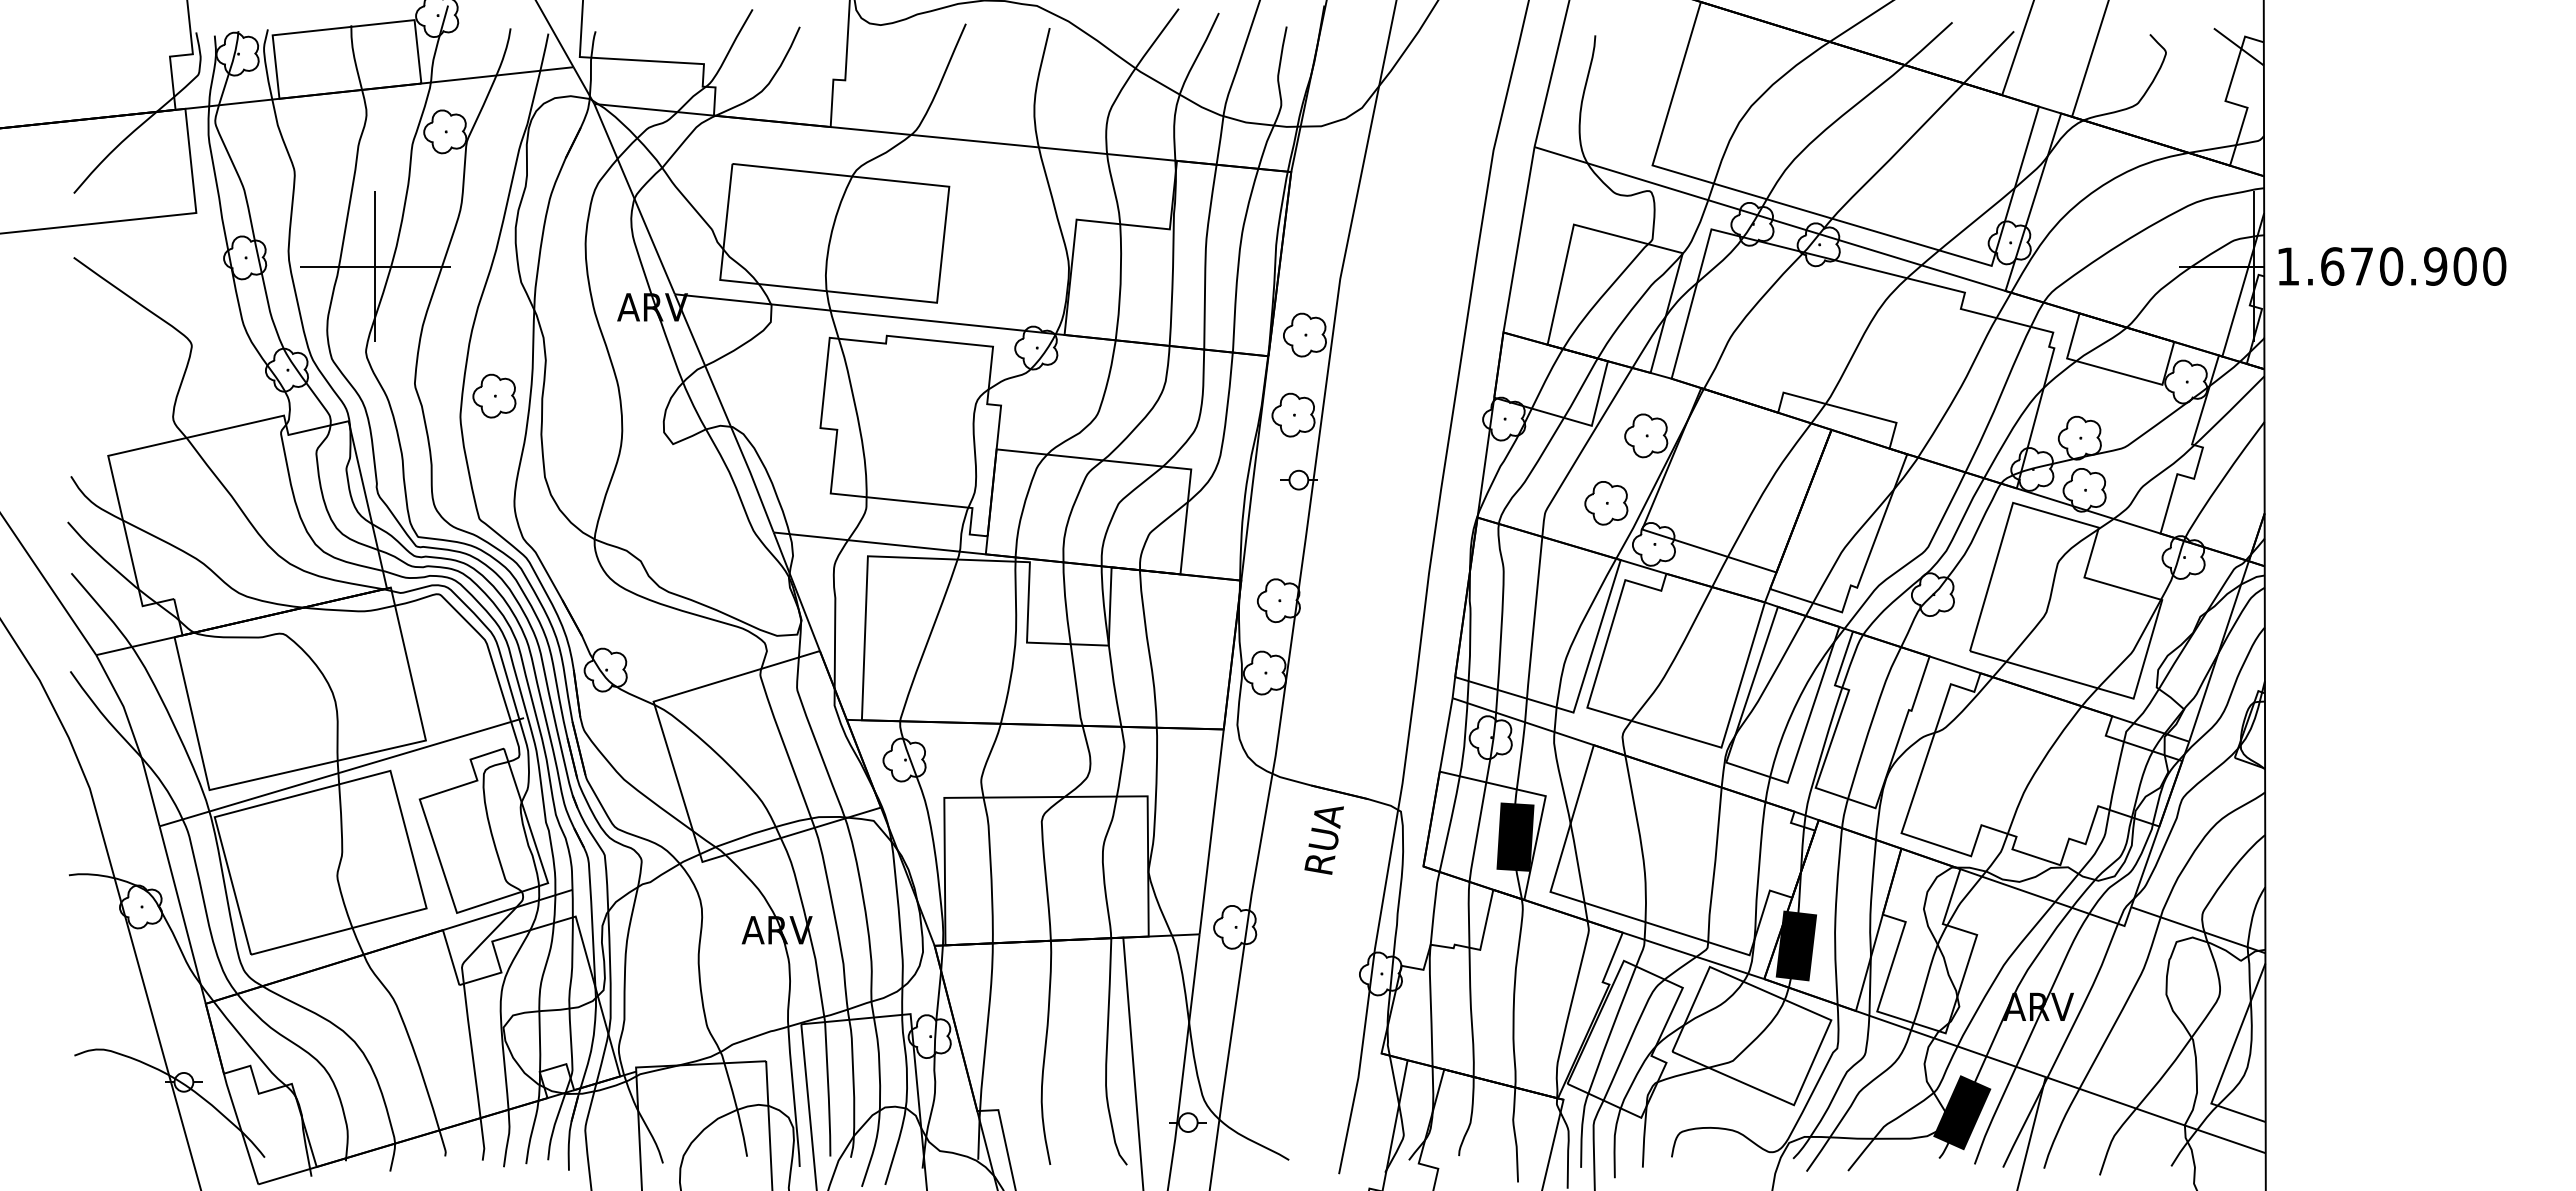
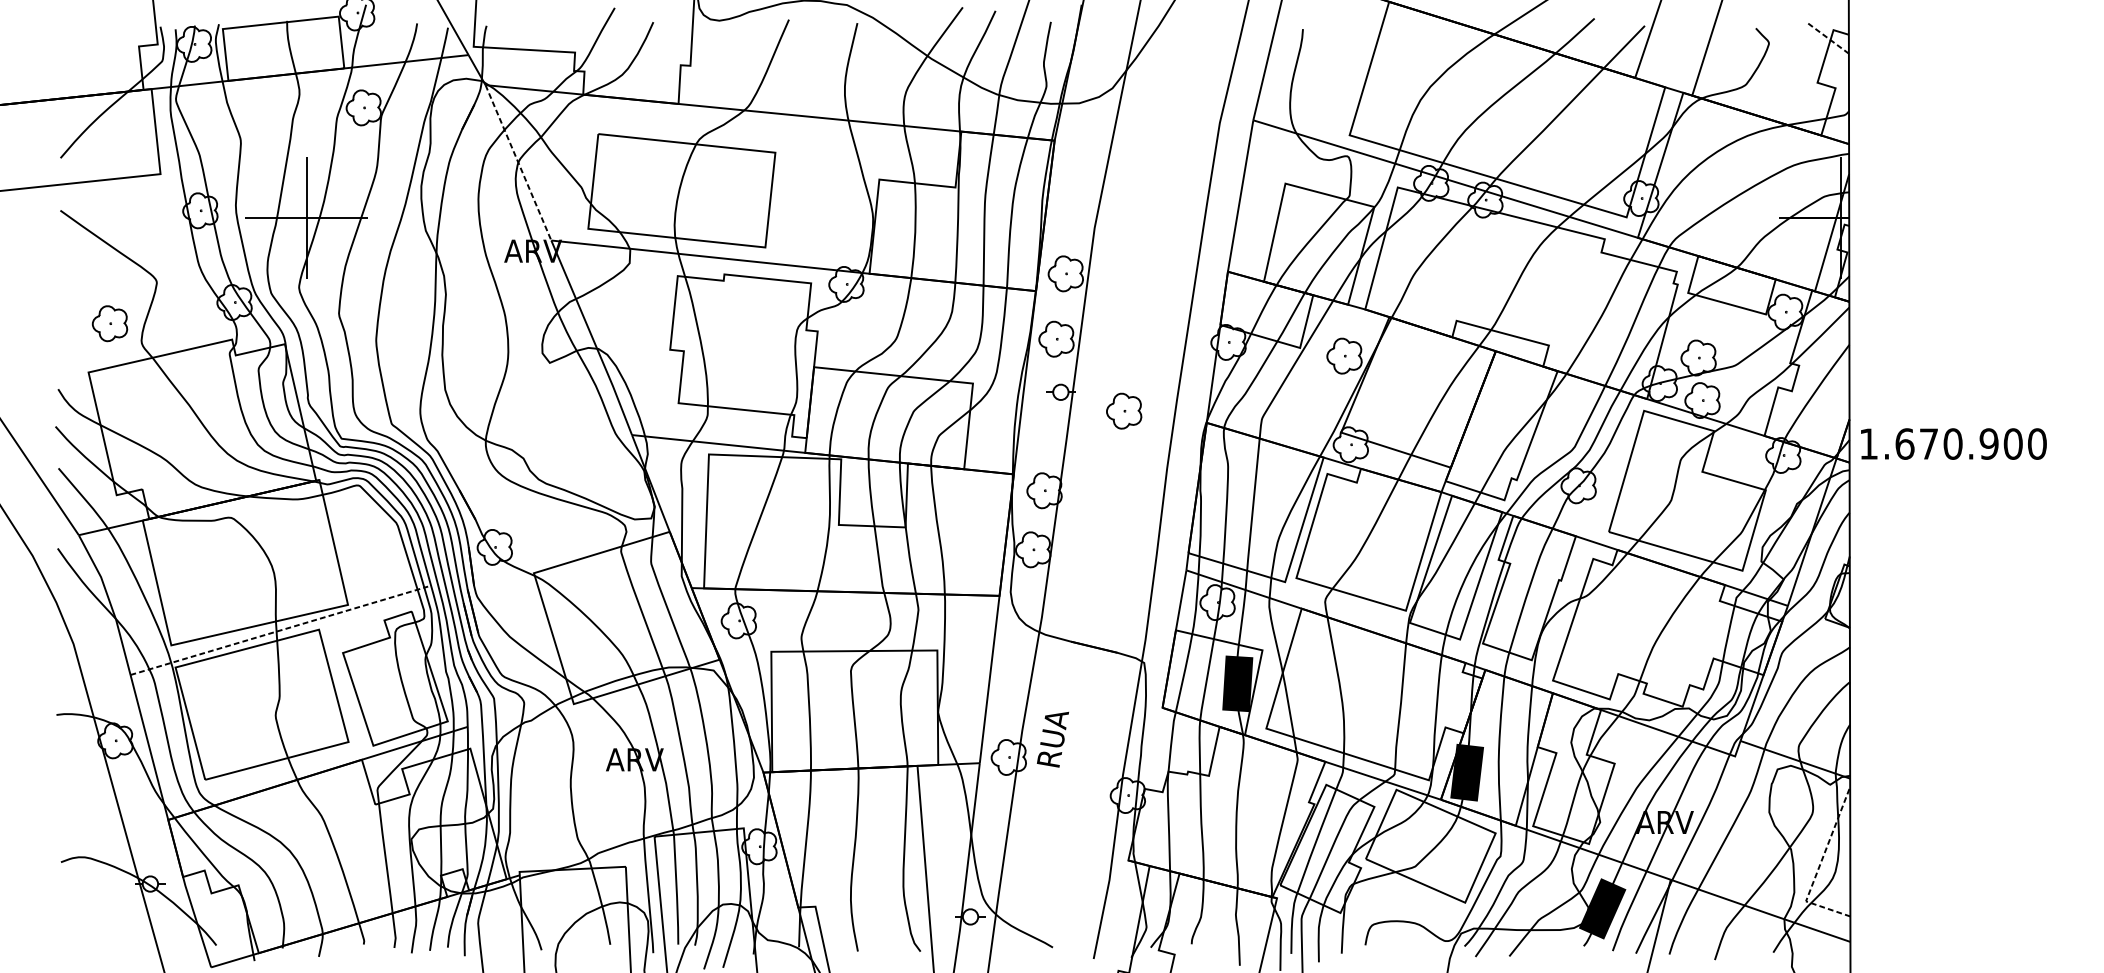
line: (2238, 46) -> (1828, 38), solid -> dashed
line: (634, 199) -> (518, 163), solid -> dashed
text: (2392, 266) -> (1953, 444), moved
part: (494, 395) -> (110, 323), moved
part: (1606, 503) -> (1124, 411), moved
line: (342, 772) -> (279, 631), solid -> dashed
text: (1323, 840) -> (1052, 739), moved
line: (2227, 1060) -> (1819, 866), solid -> dashed

